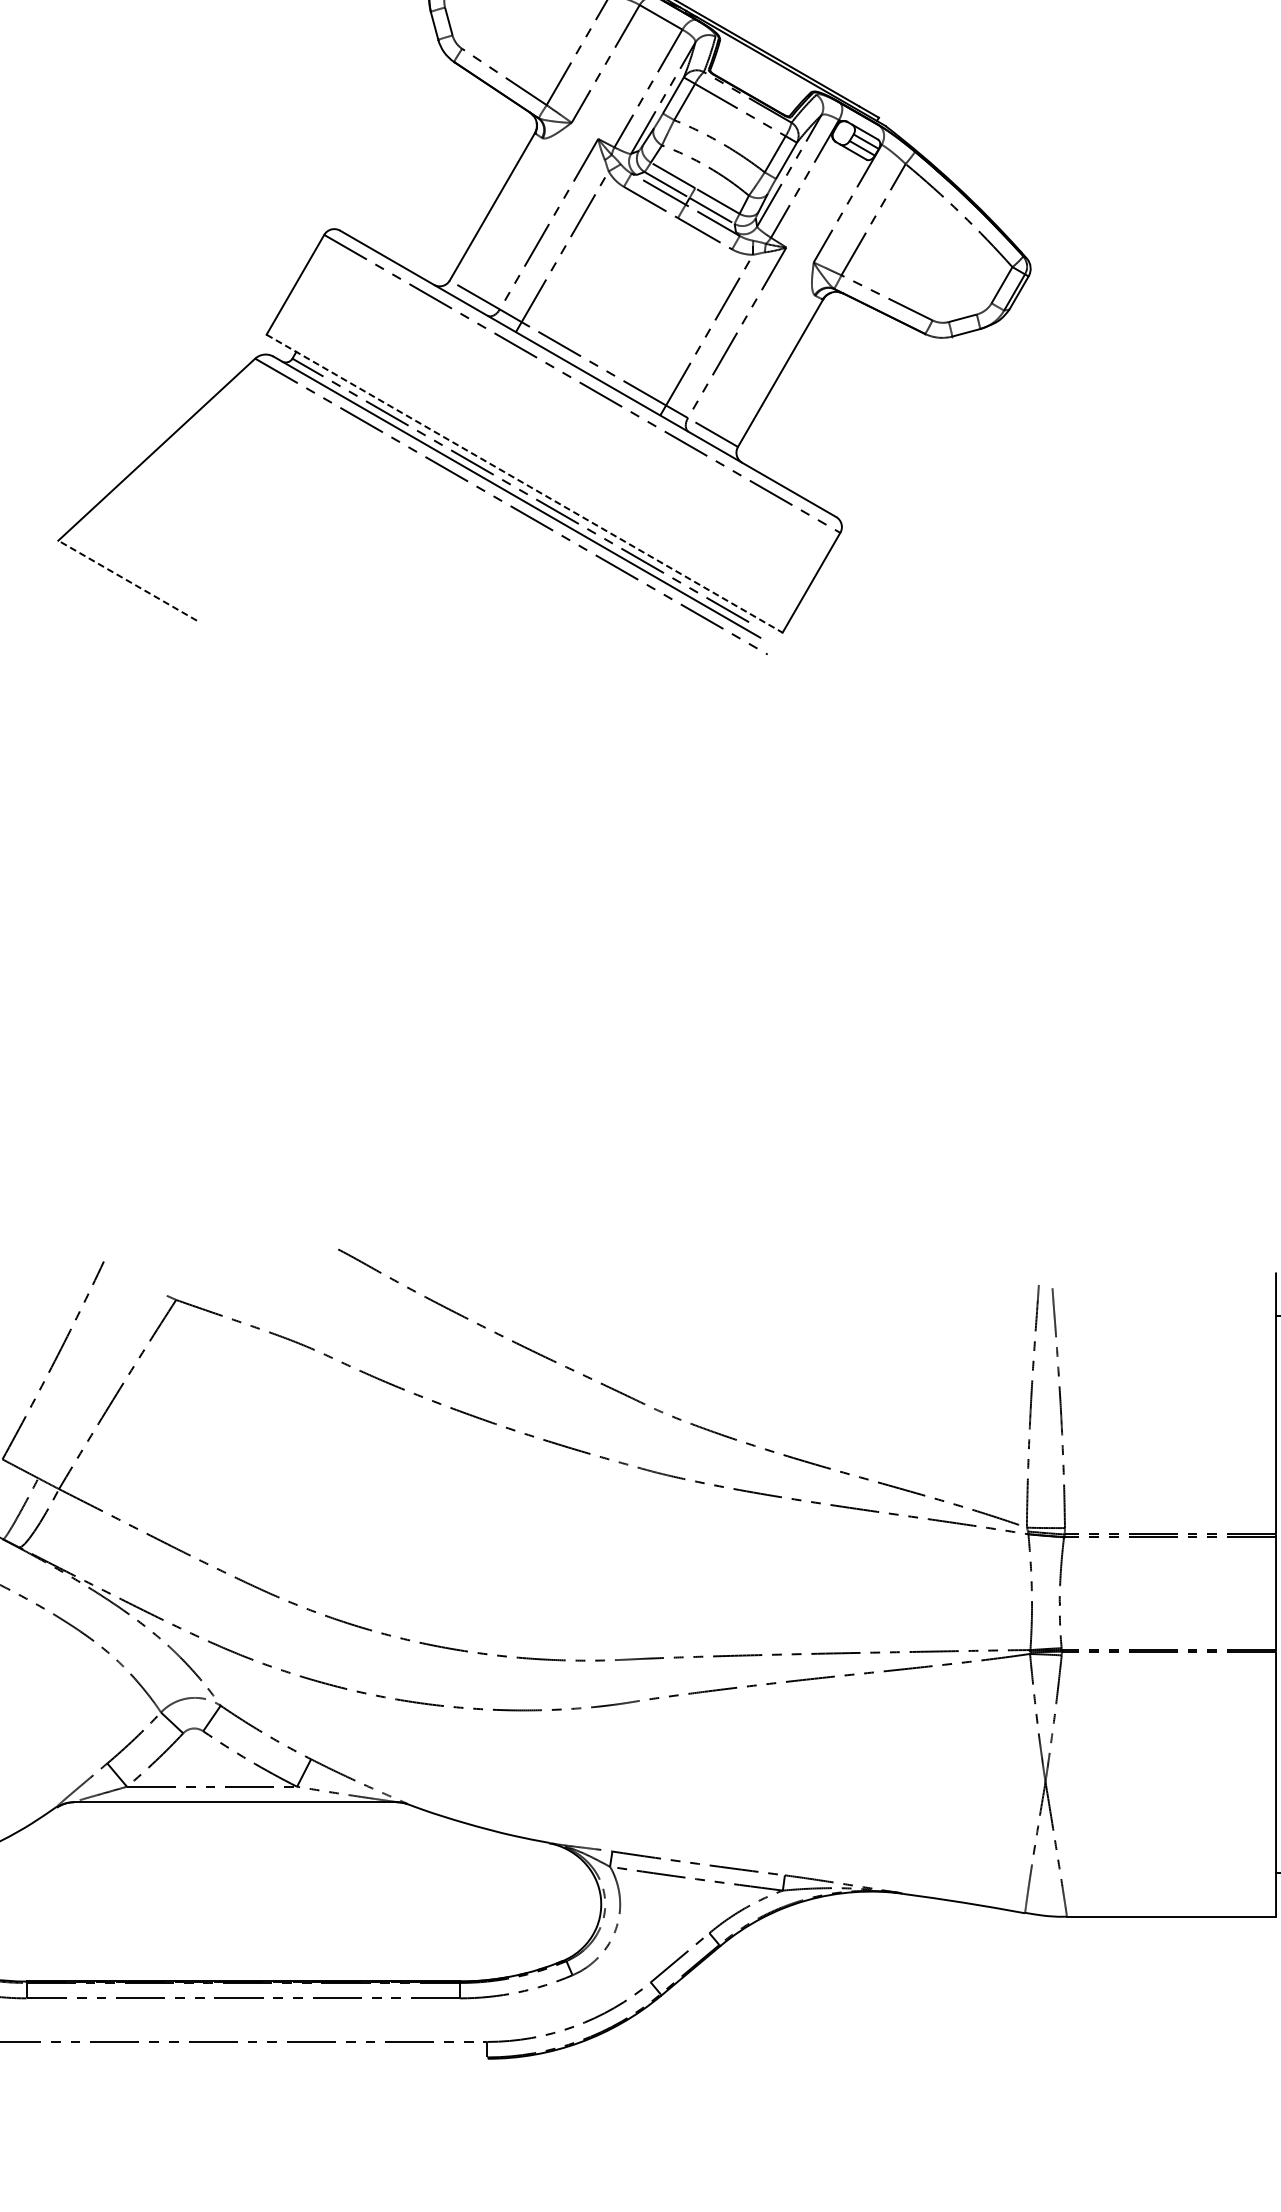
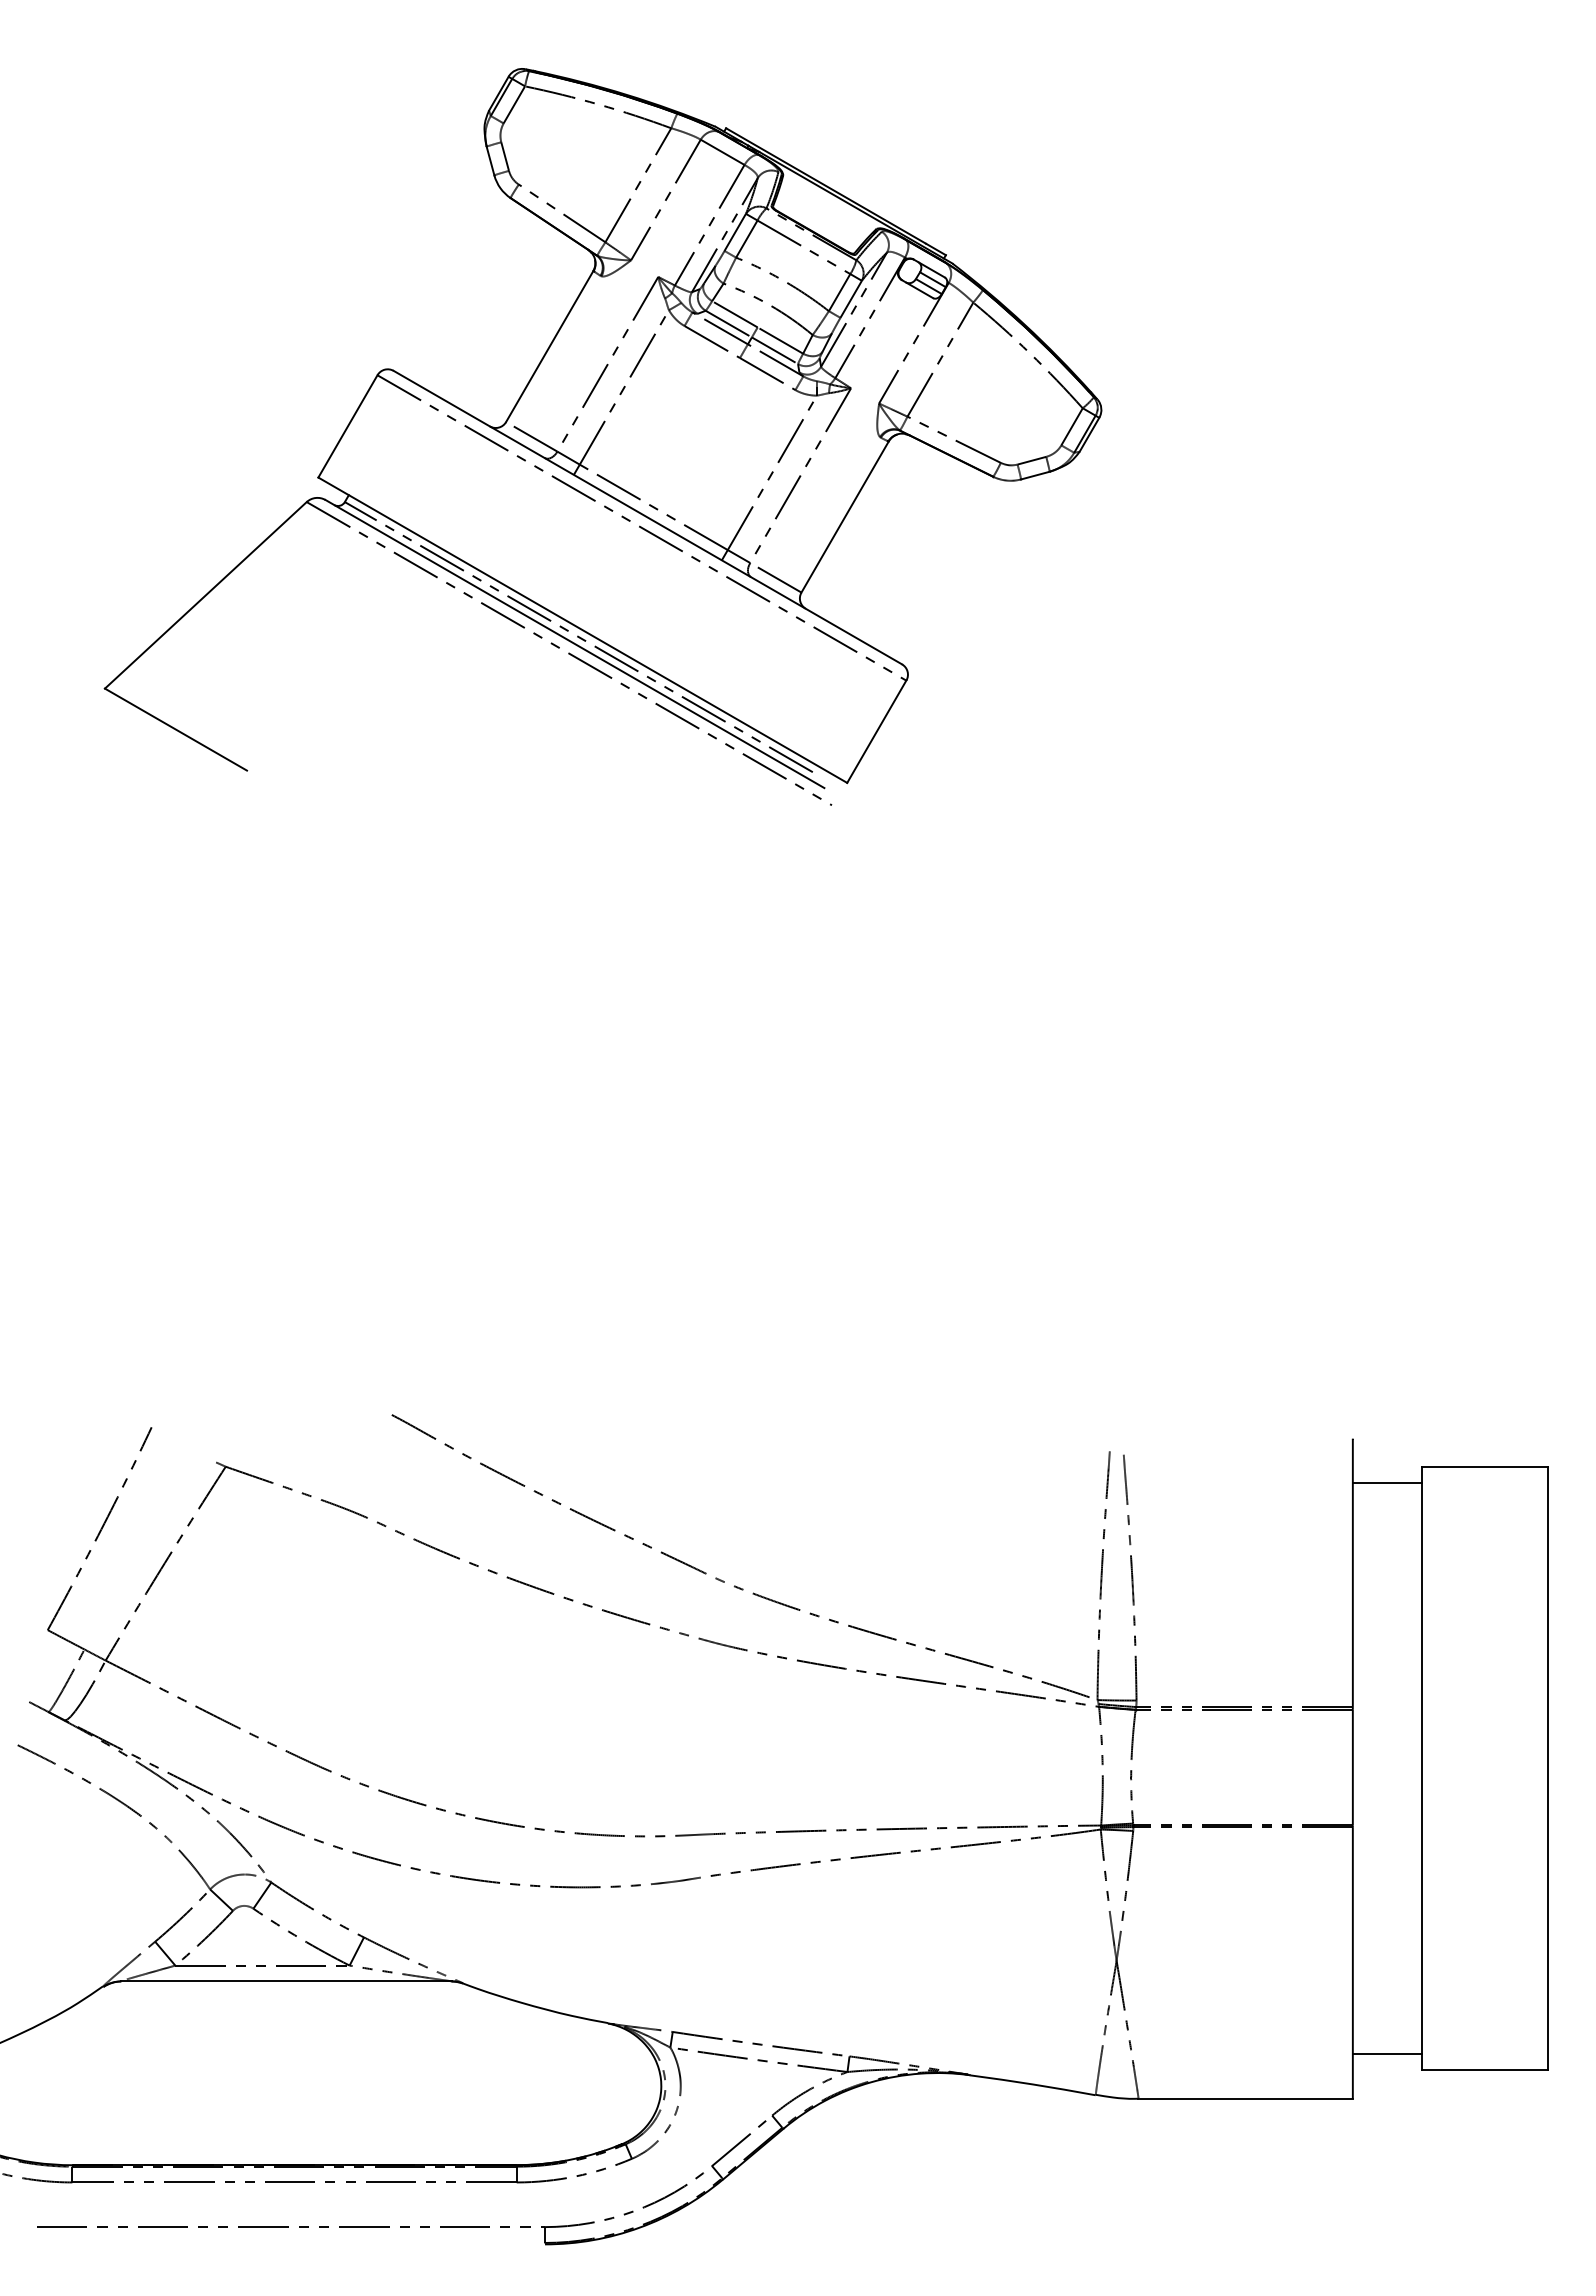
line: (525, 483) -> (583, 630), dashed -> solid
line: (127, 580) -> (175, 729), dashed -> solid

